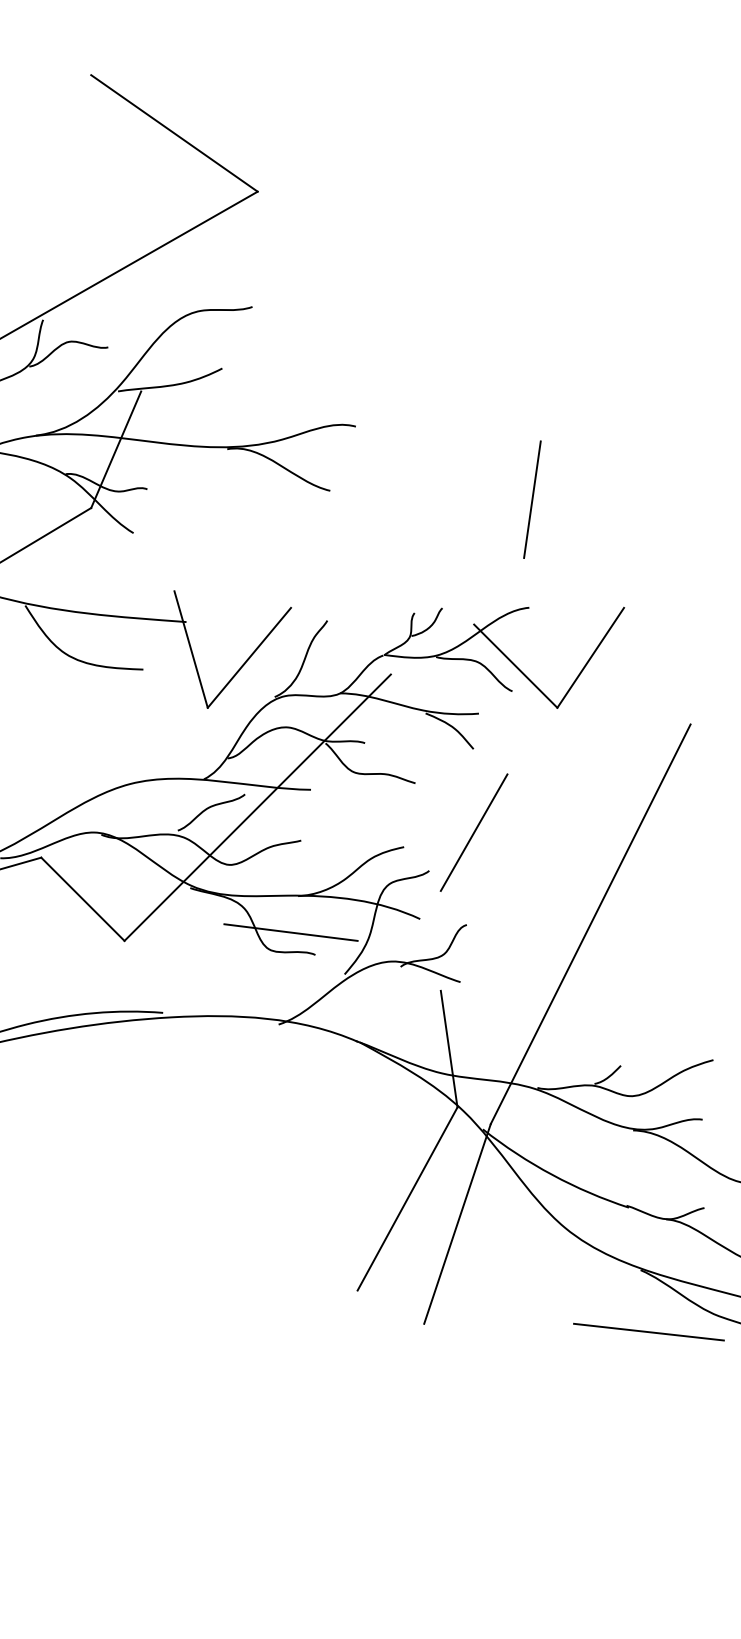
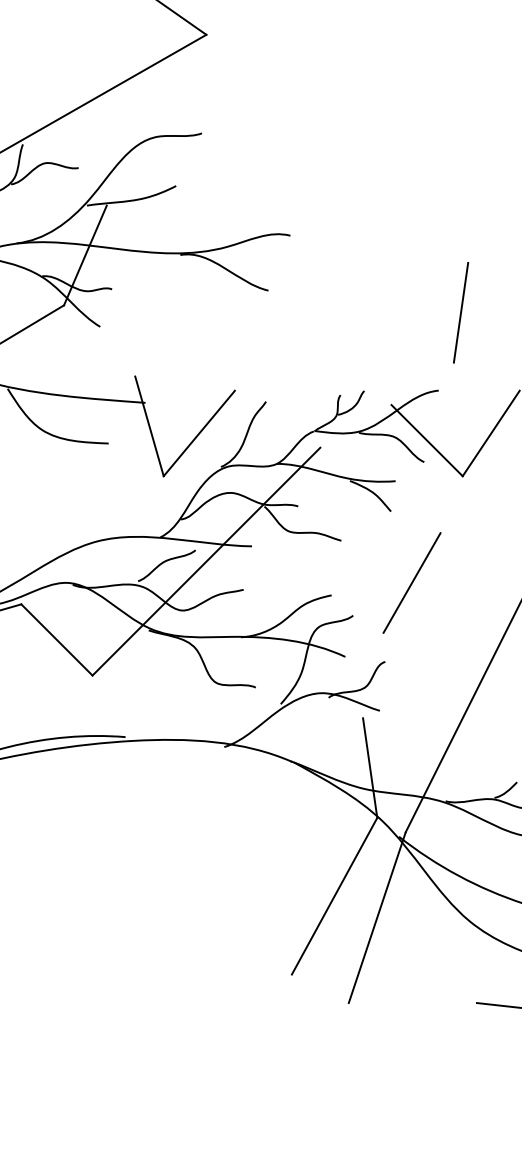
line: (532, 499) -> (461, 312), moved
line: (473, 832) -> (411, 582), moved
line: (290, 932) -> (234, 668), removed

